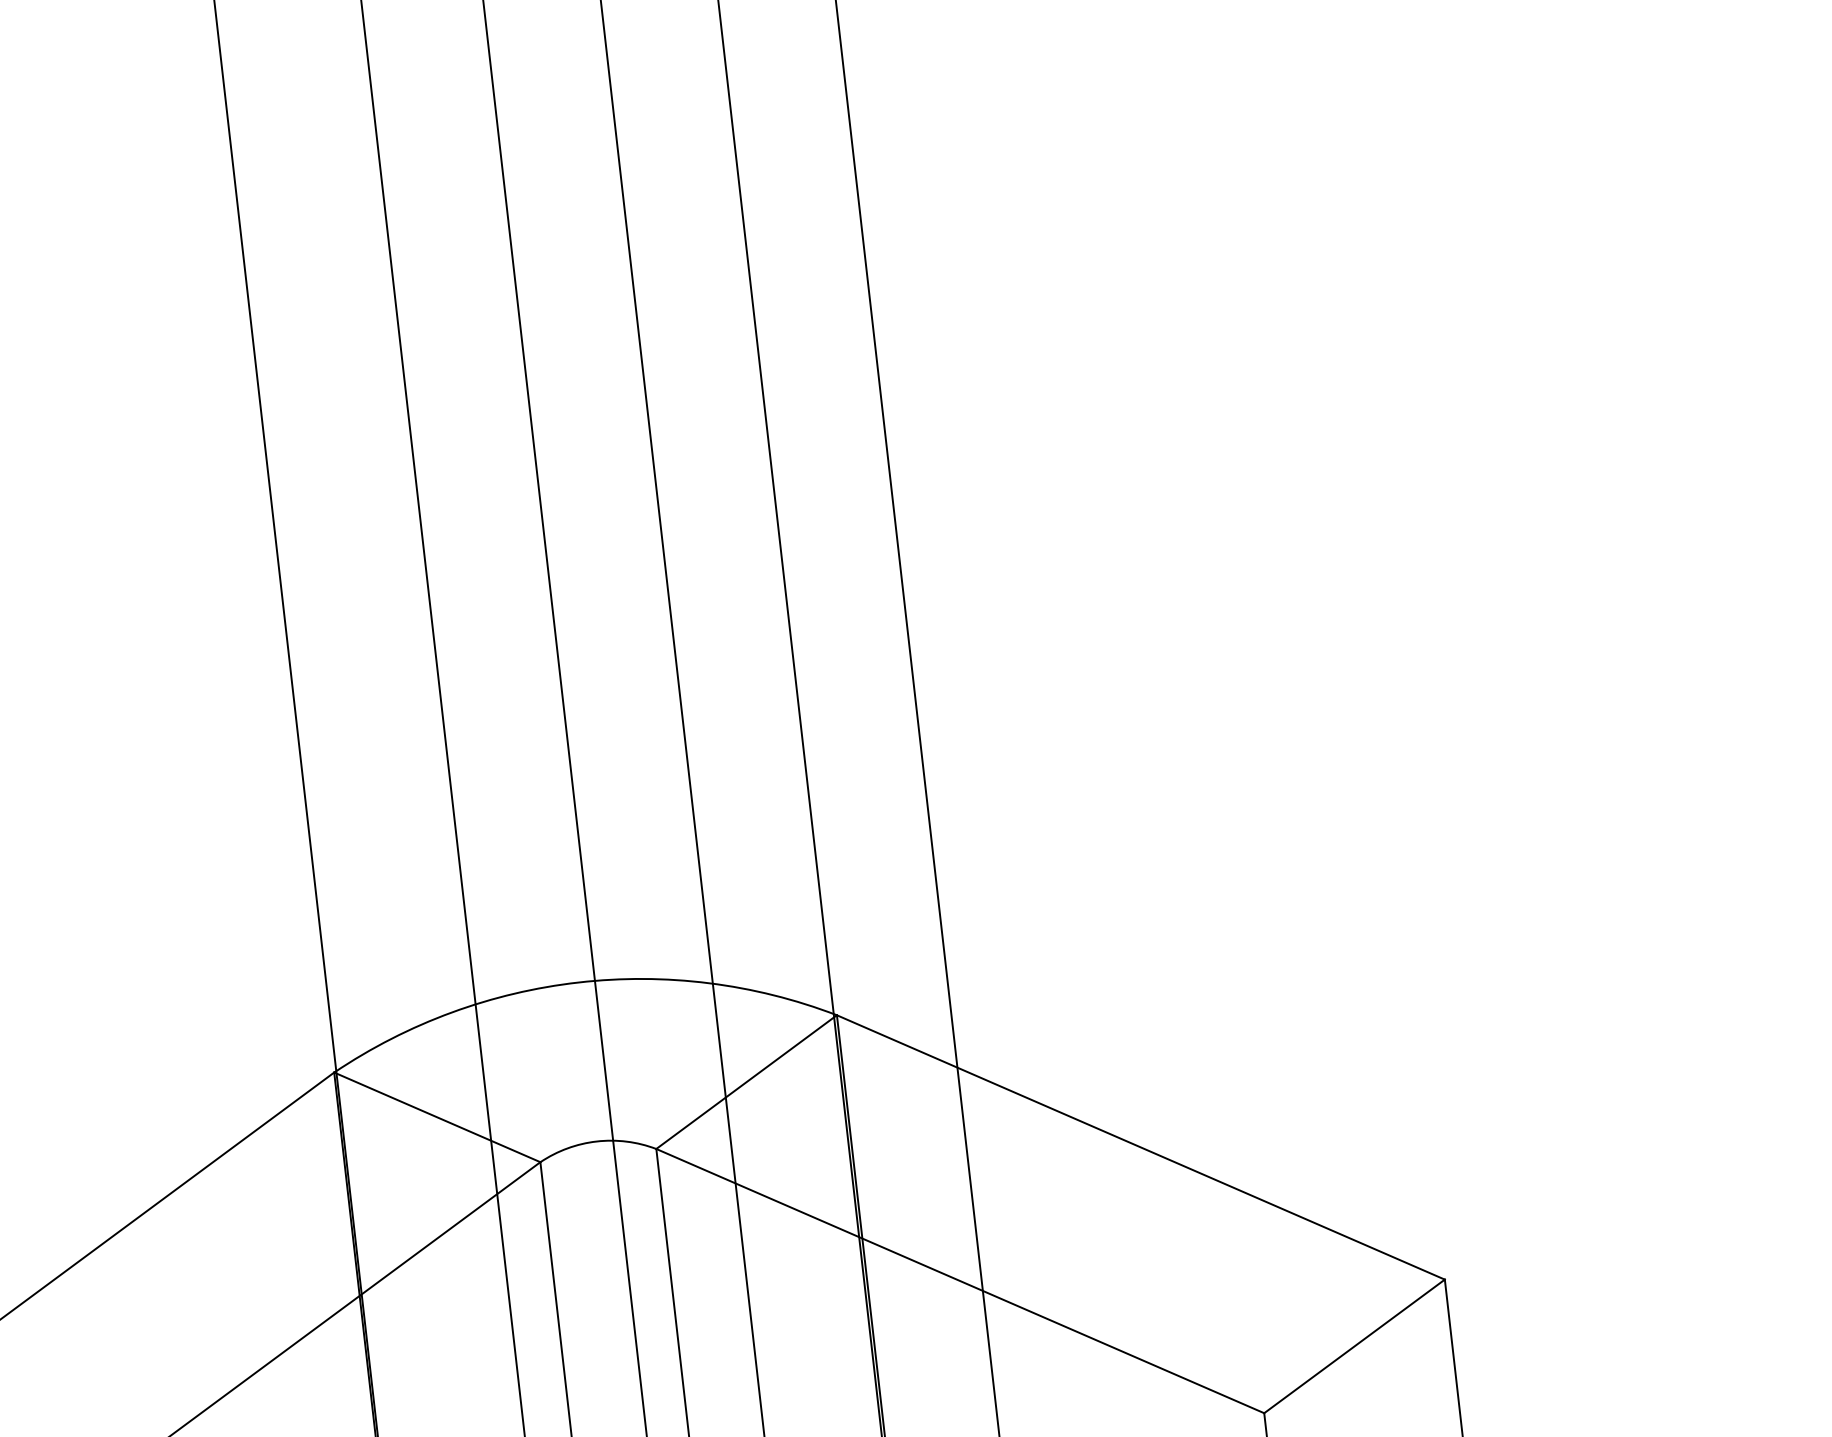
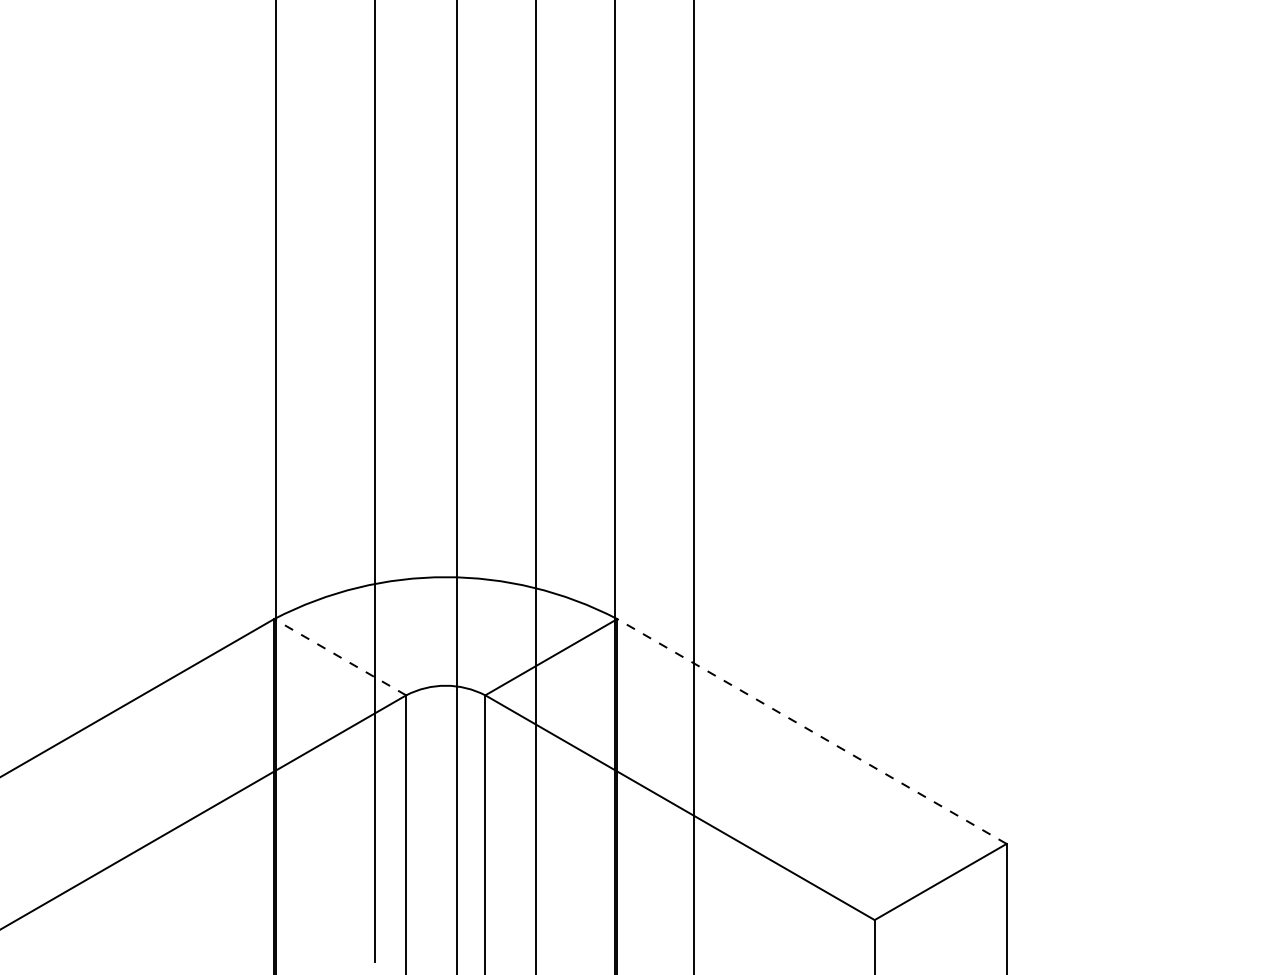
line: (436, 1116) -> (339, 656), solid -> dashed
line: (1140, 1147) -> (811, 731), solid -> dashed

